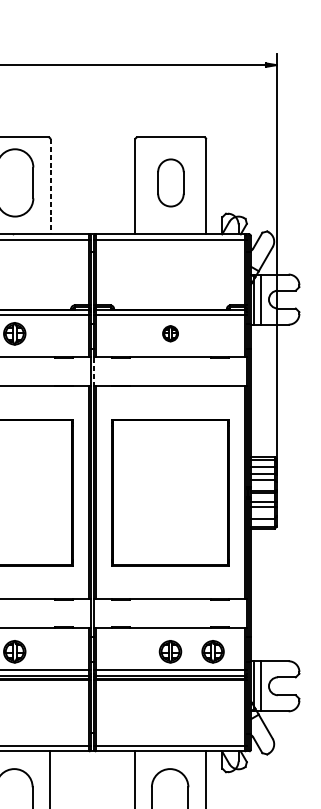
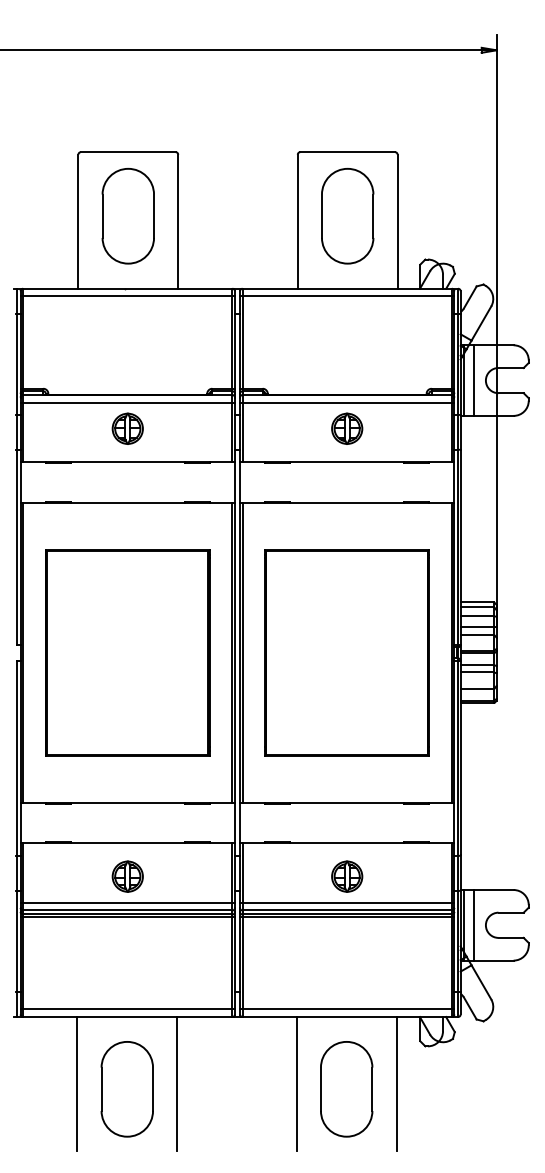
part: (170, 183) -> (347, 216), size x1.43
line: (50, 187) -> (178, 222), dashed -> solid
part: (170, 333) -> (347, 428), size x1.43
line: (94, 371) -> (240, 482), dashed -> solid
part: (213, 651) -> (407, 876), removed

